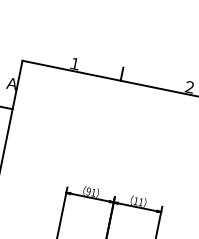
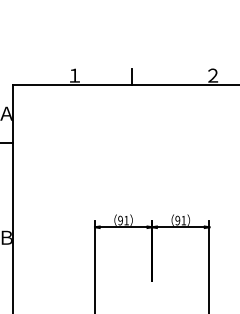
text: (135, 201) -> (177, 220), 11 -> 91

